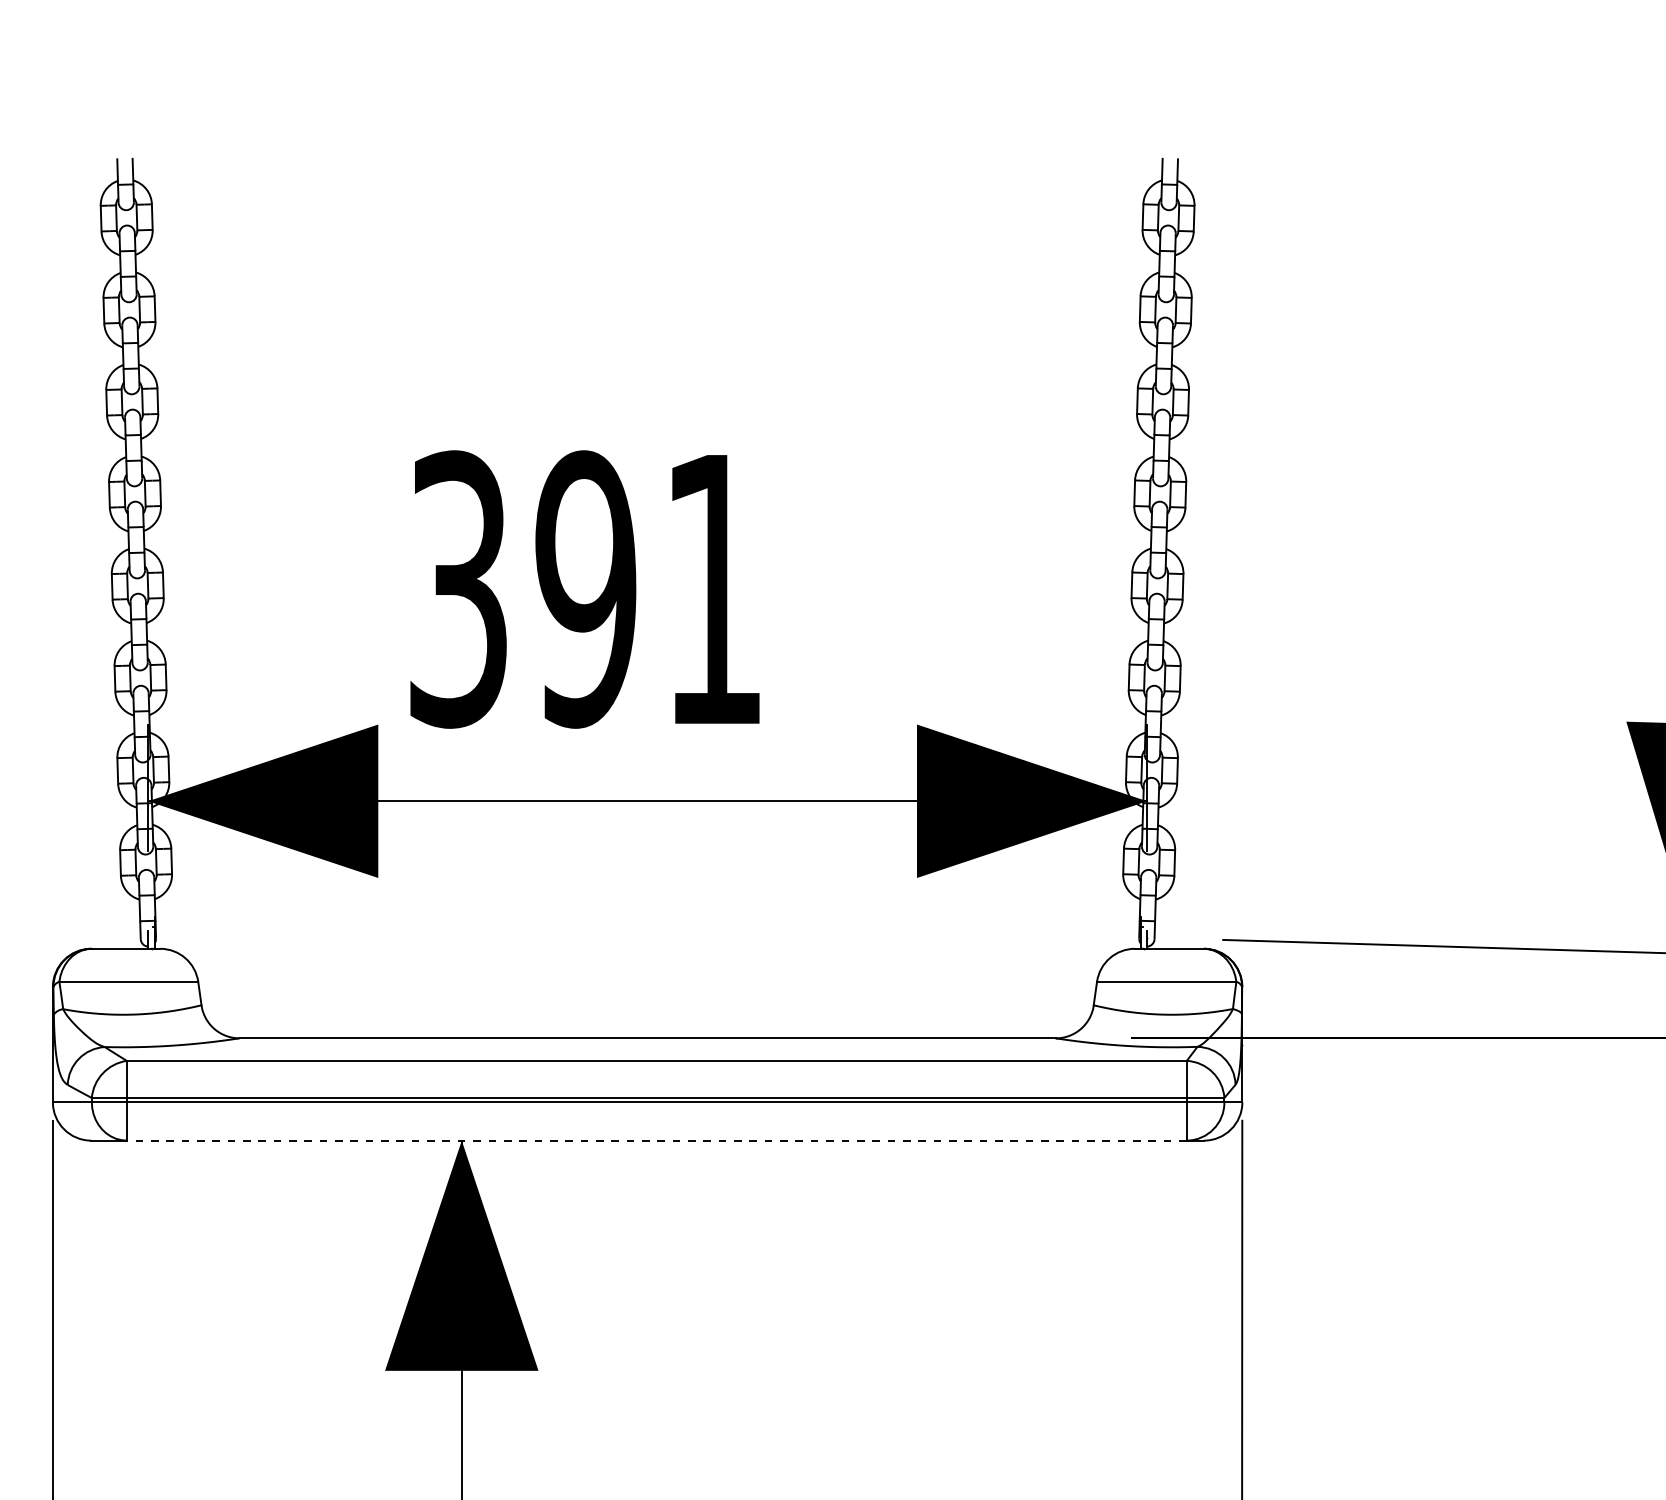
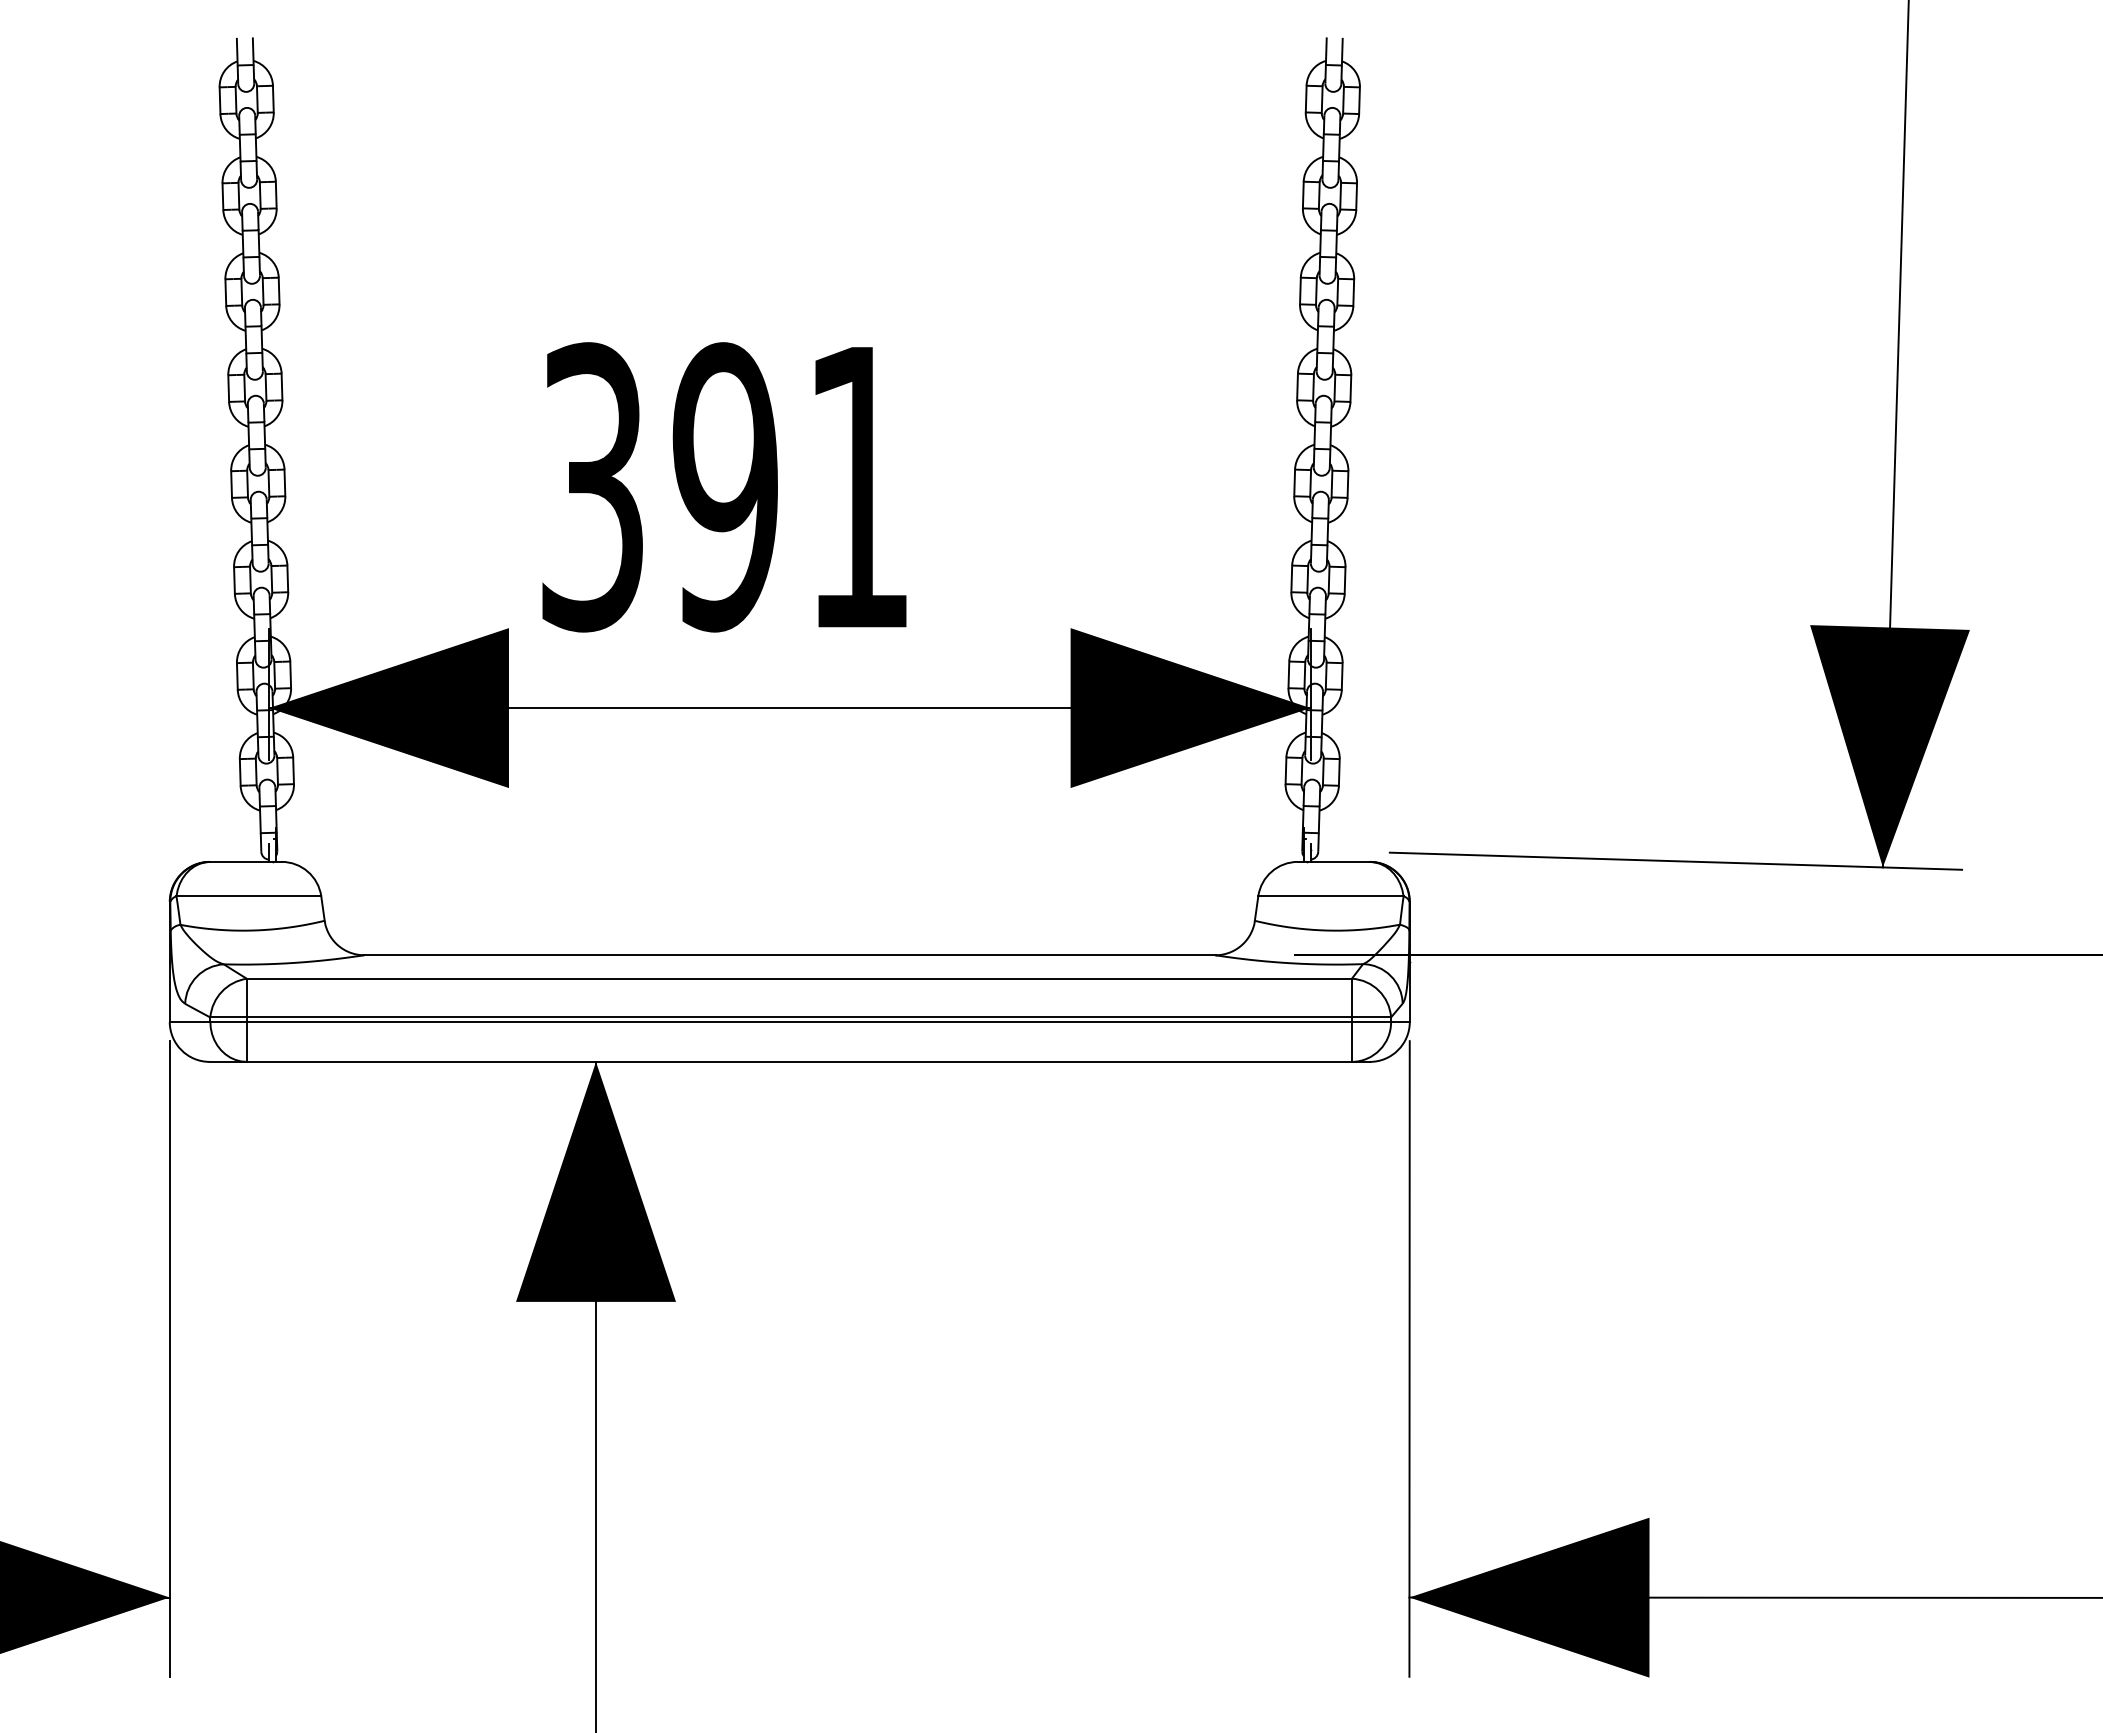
line: (656, 1140) -> (799, 1061), dashed -> solid

